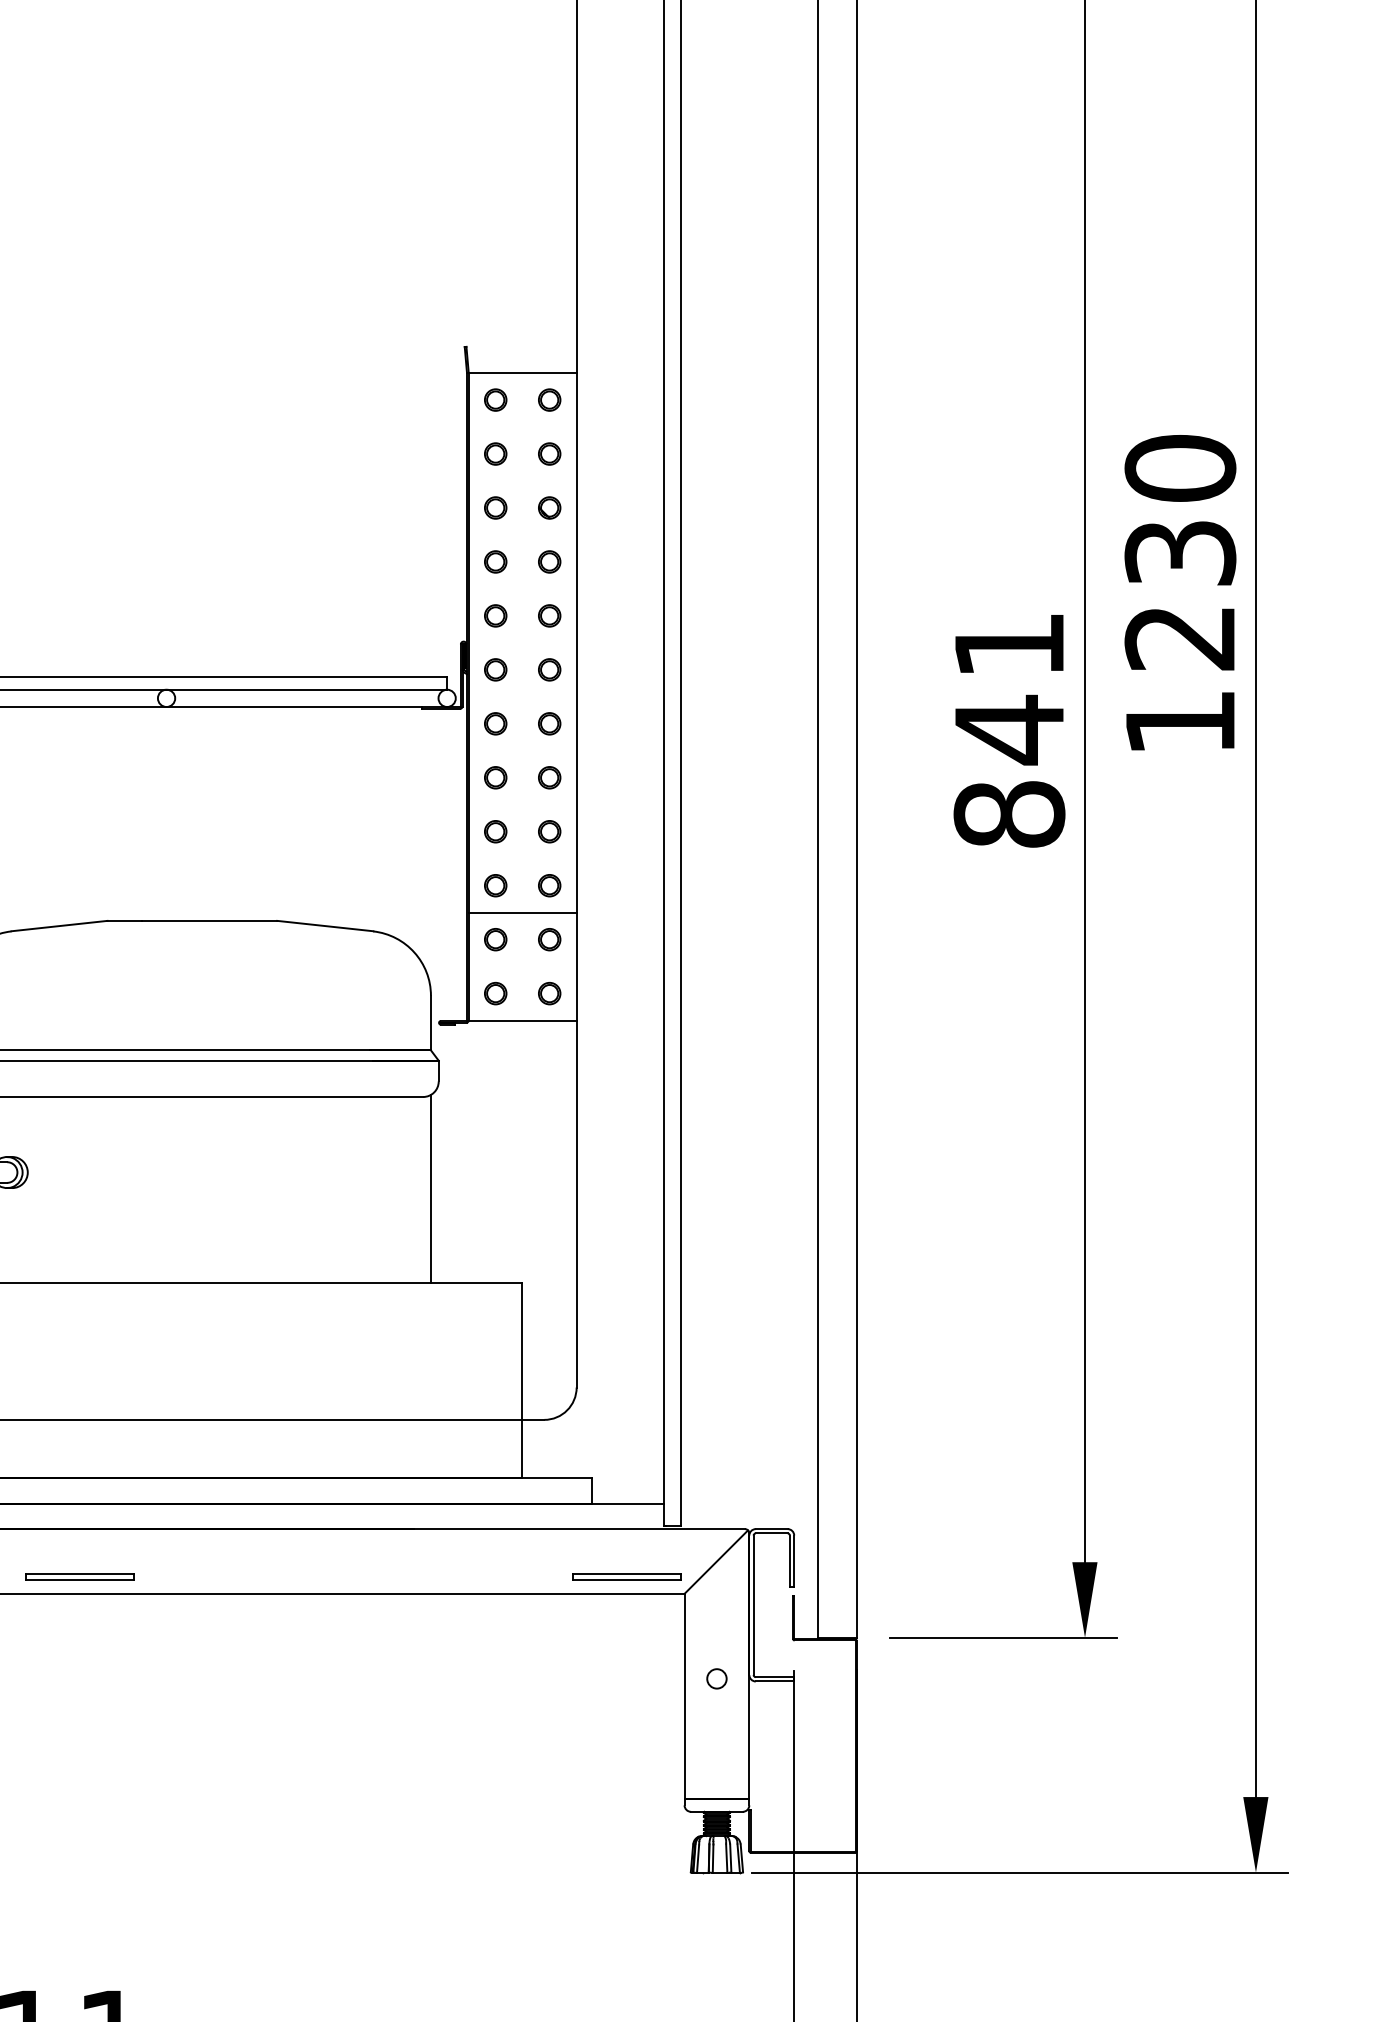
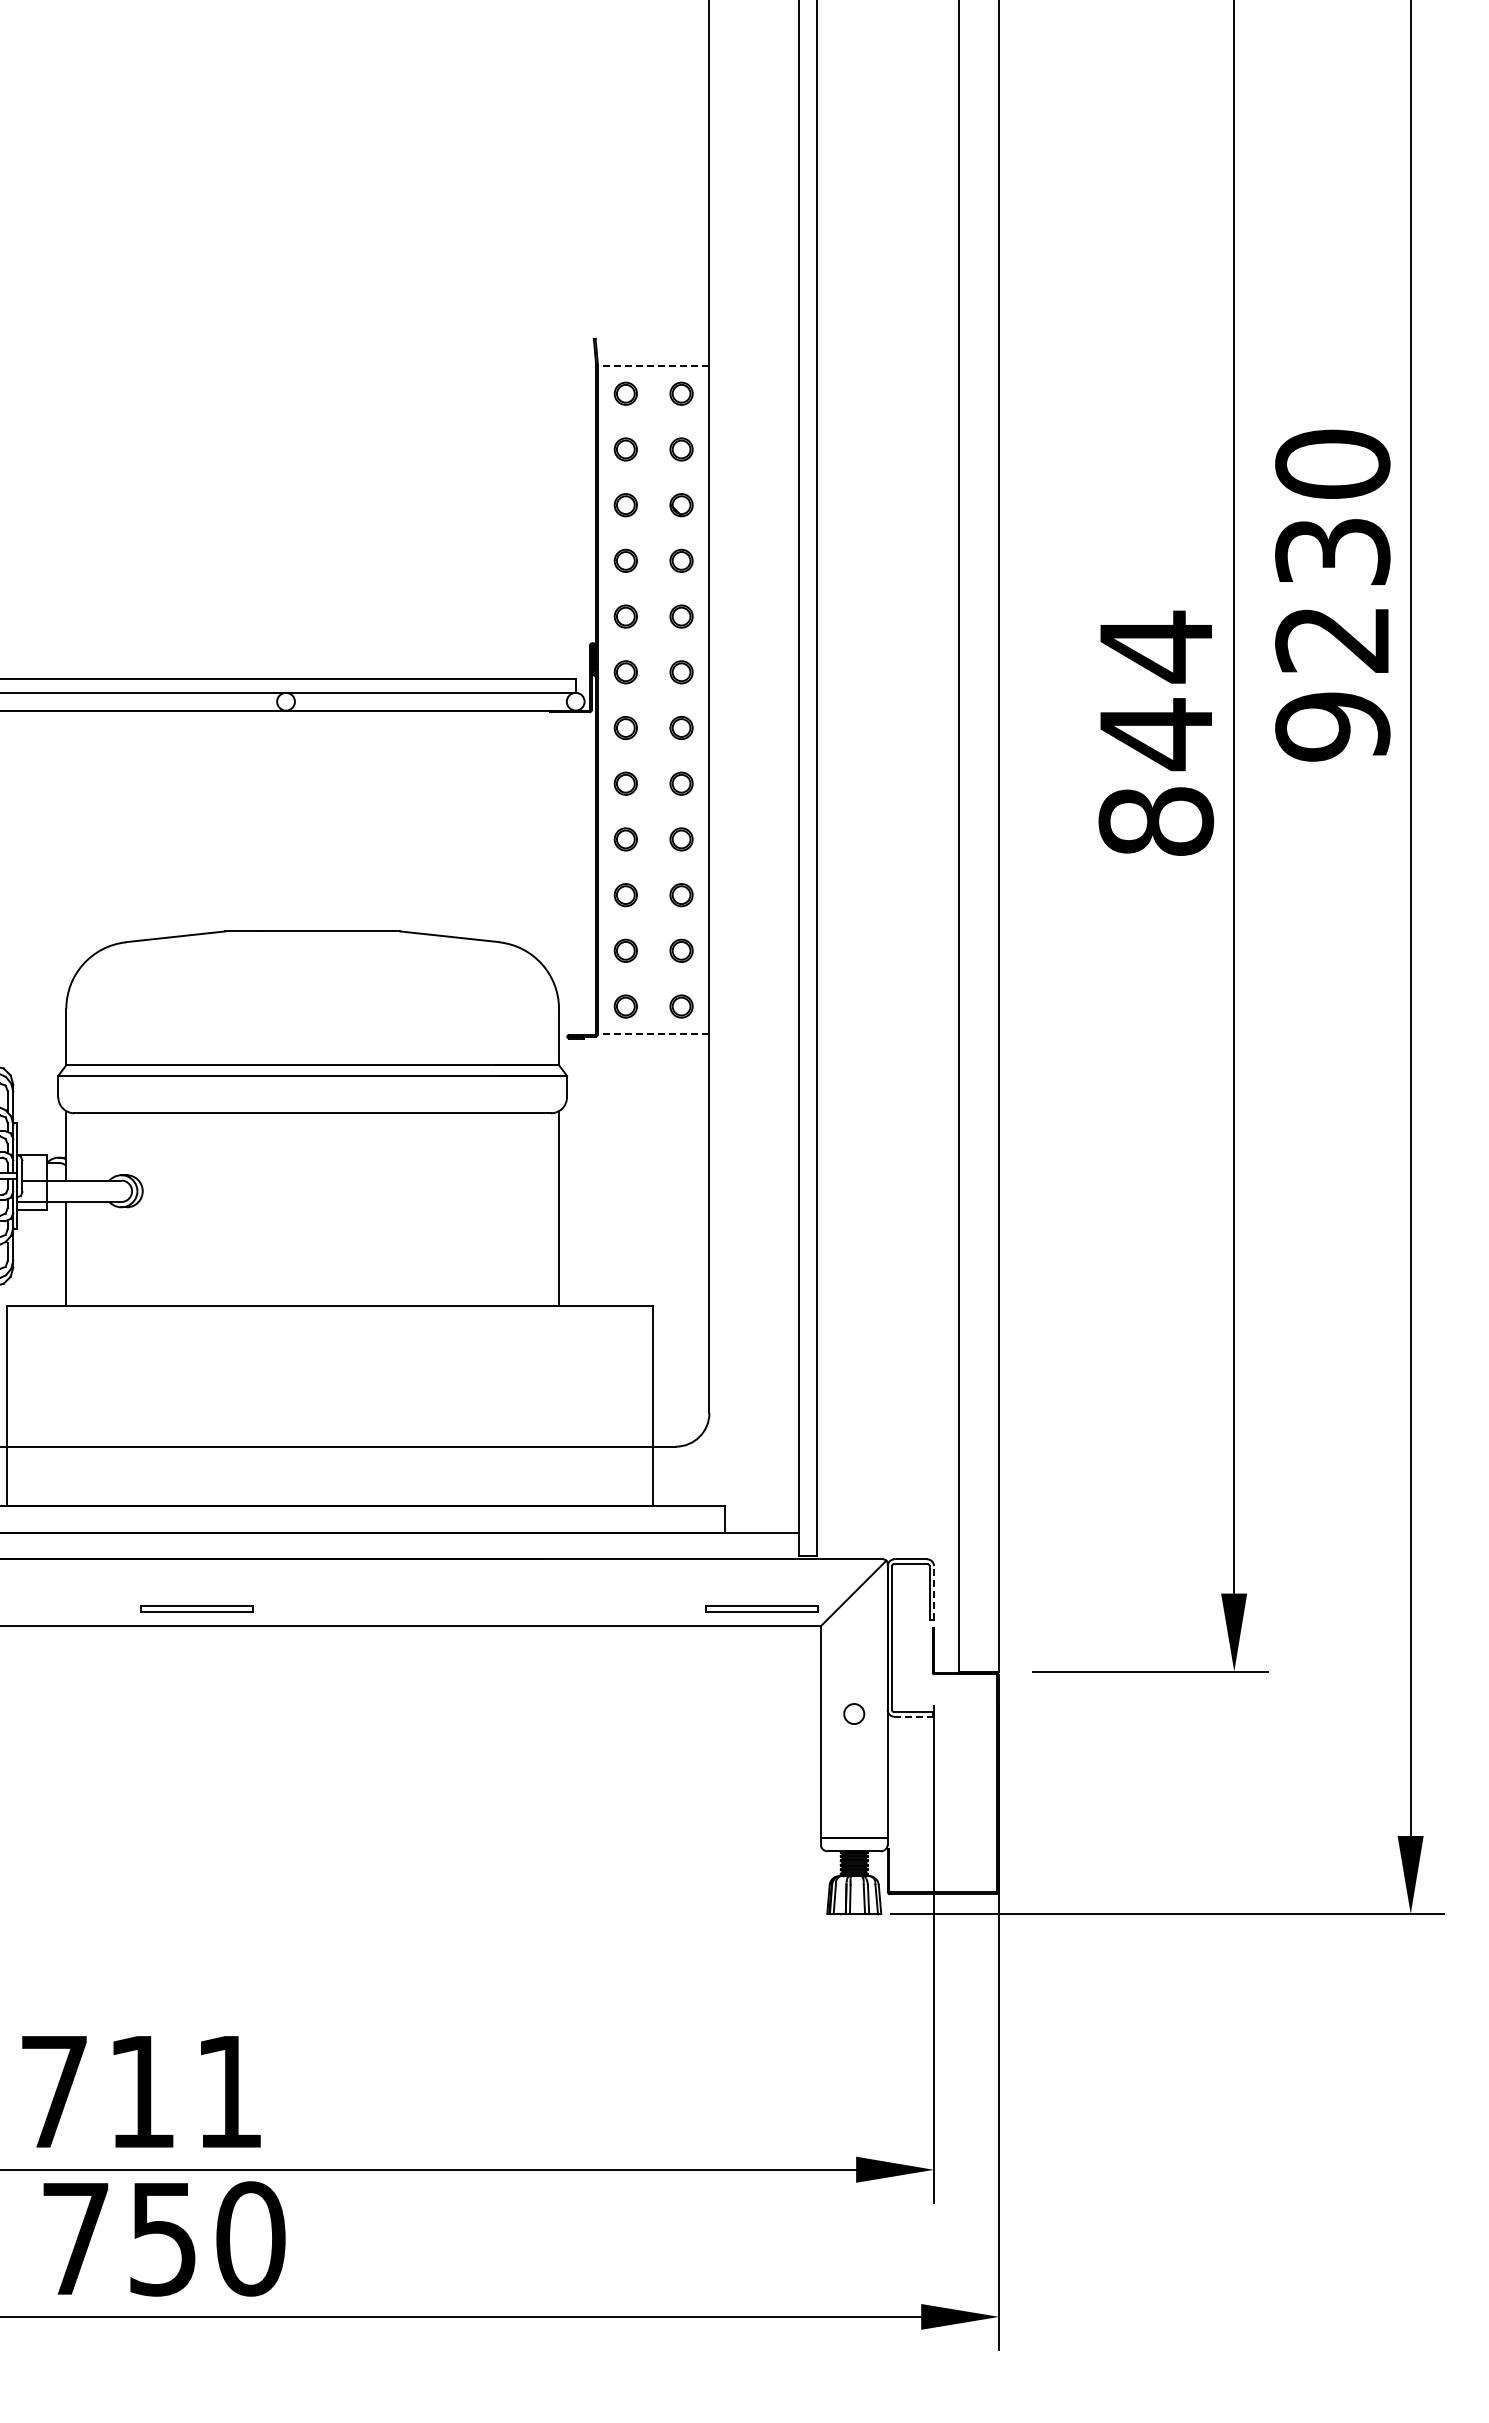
line: (522, 372) -> (653, 365), solid -> dashed
text: (1008, 644) -> (1155, 646), 841 -> 844
text: (1180, 722) -> (1332, 726), 1230 -> 9230
line: (522, 913) -> (653, 923), removed
line: (522, 1020) -> (653, 1034), solid -> dashed
line: (794, 1561) -> (934, 1592), solid -> dashed
line: (775, 1681) -> (914, 1716), solid -> dashed

